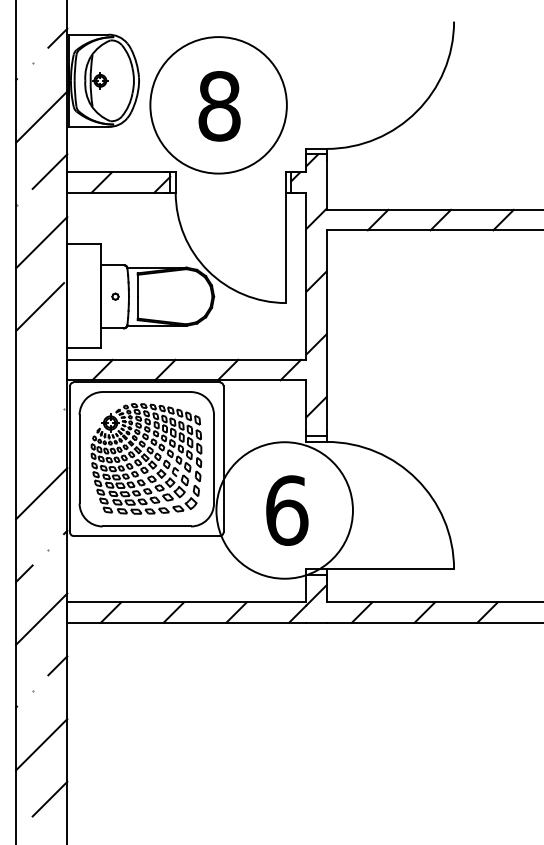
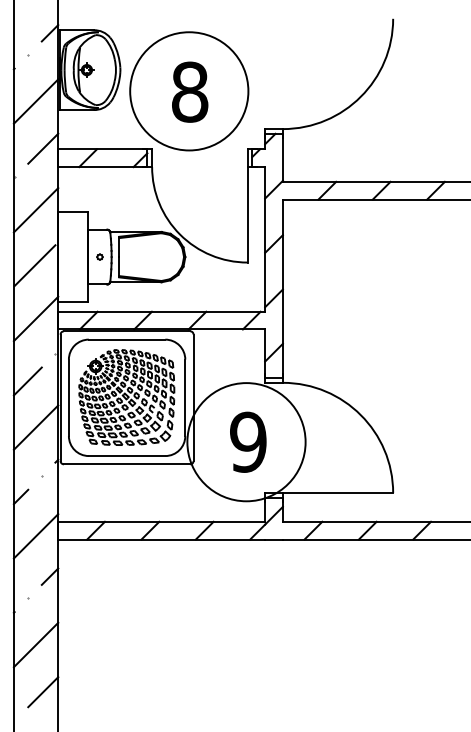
line: (41, 367) -> (35, 318), added
line: (31, 440) -> (27, 381), added
text: (287, 509) -> (248, 441), 6 -> 9

